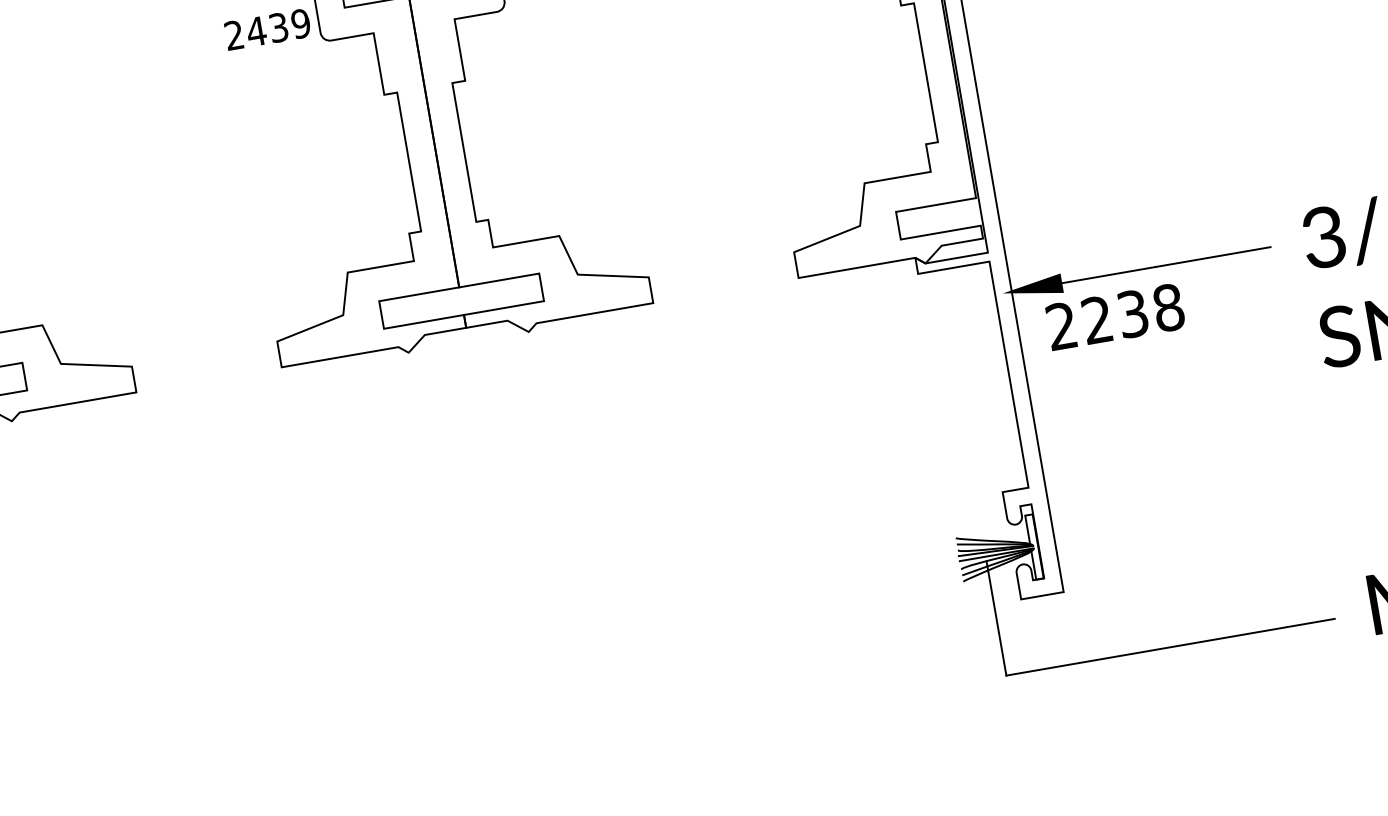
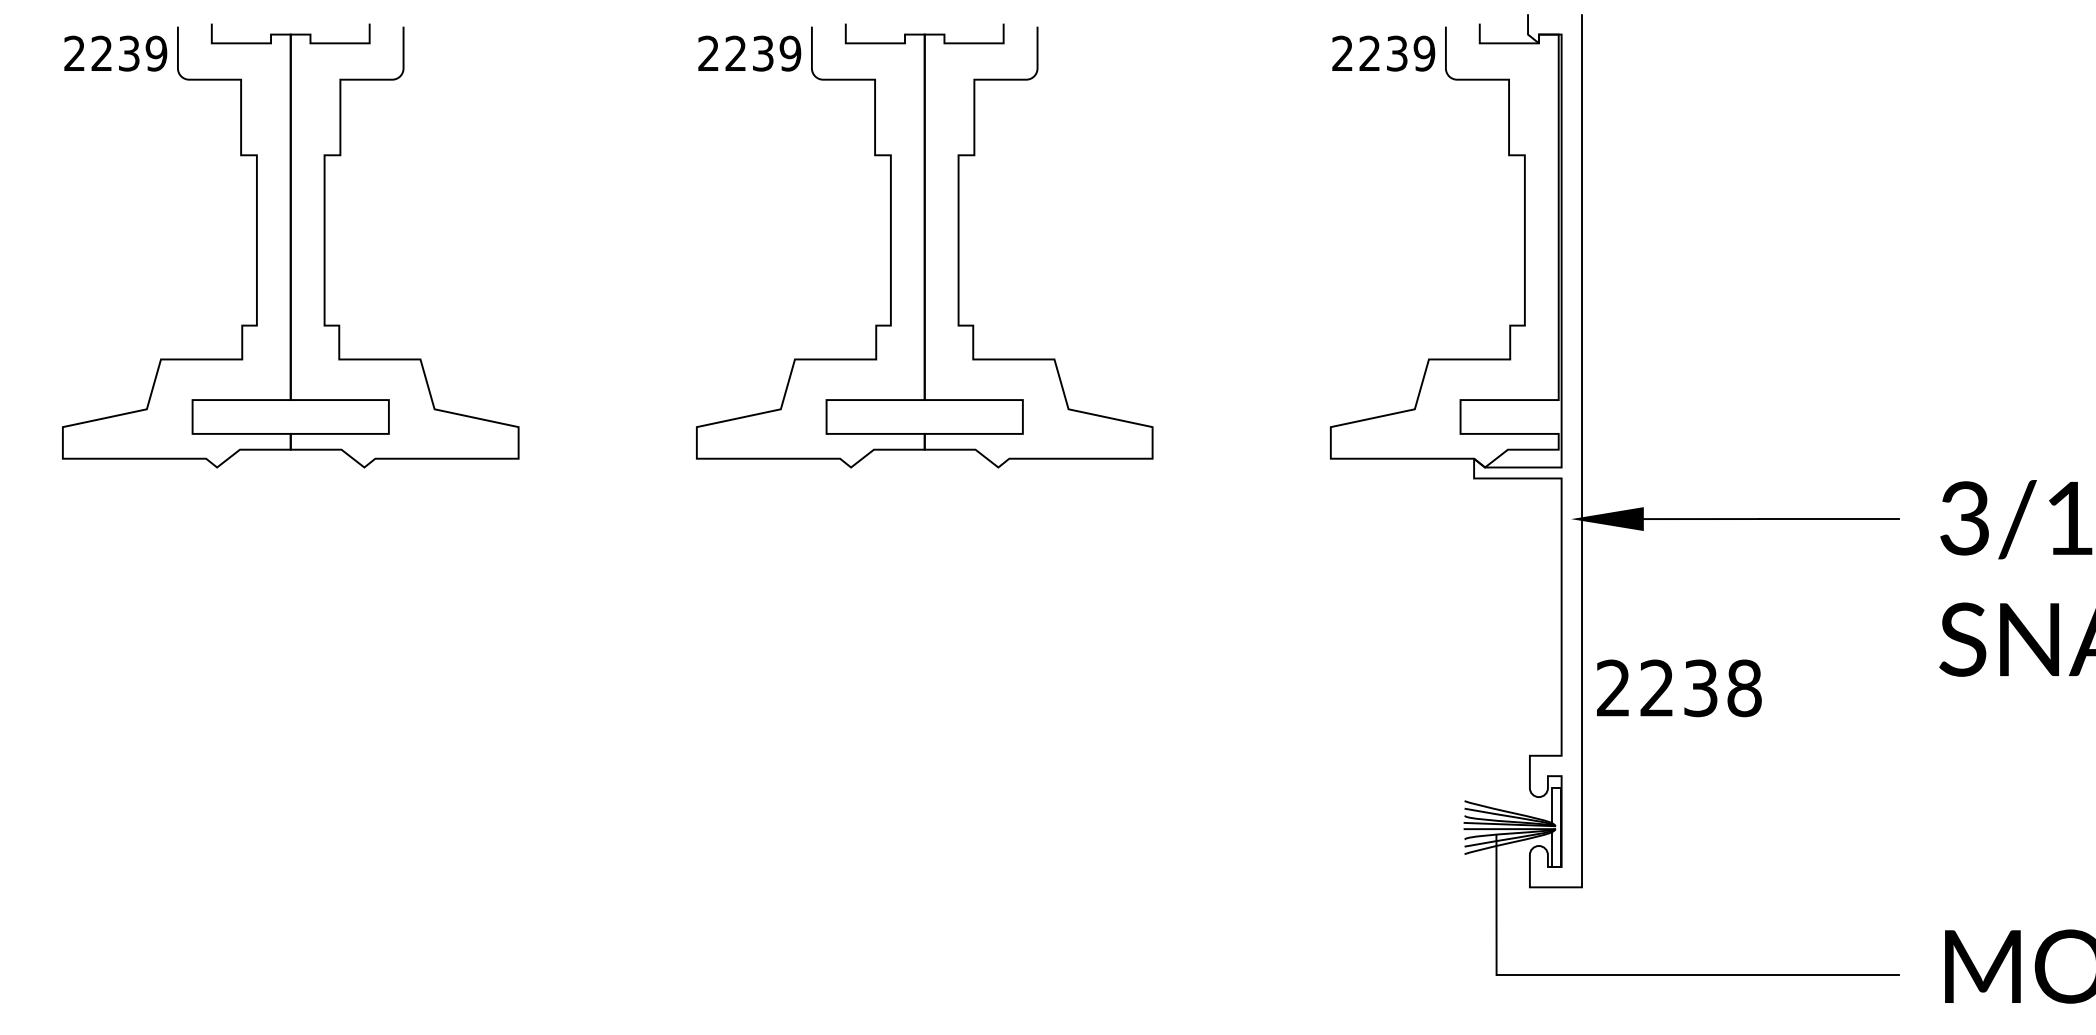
text: (256, 30) -> (735, 52), 2439 -> 2239
text: (1115, 317) -> (1679, 688), moved

